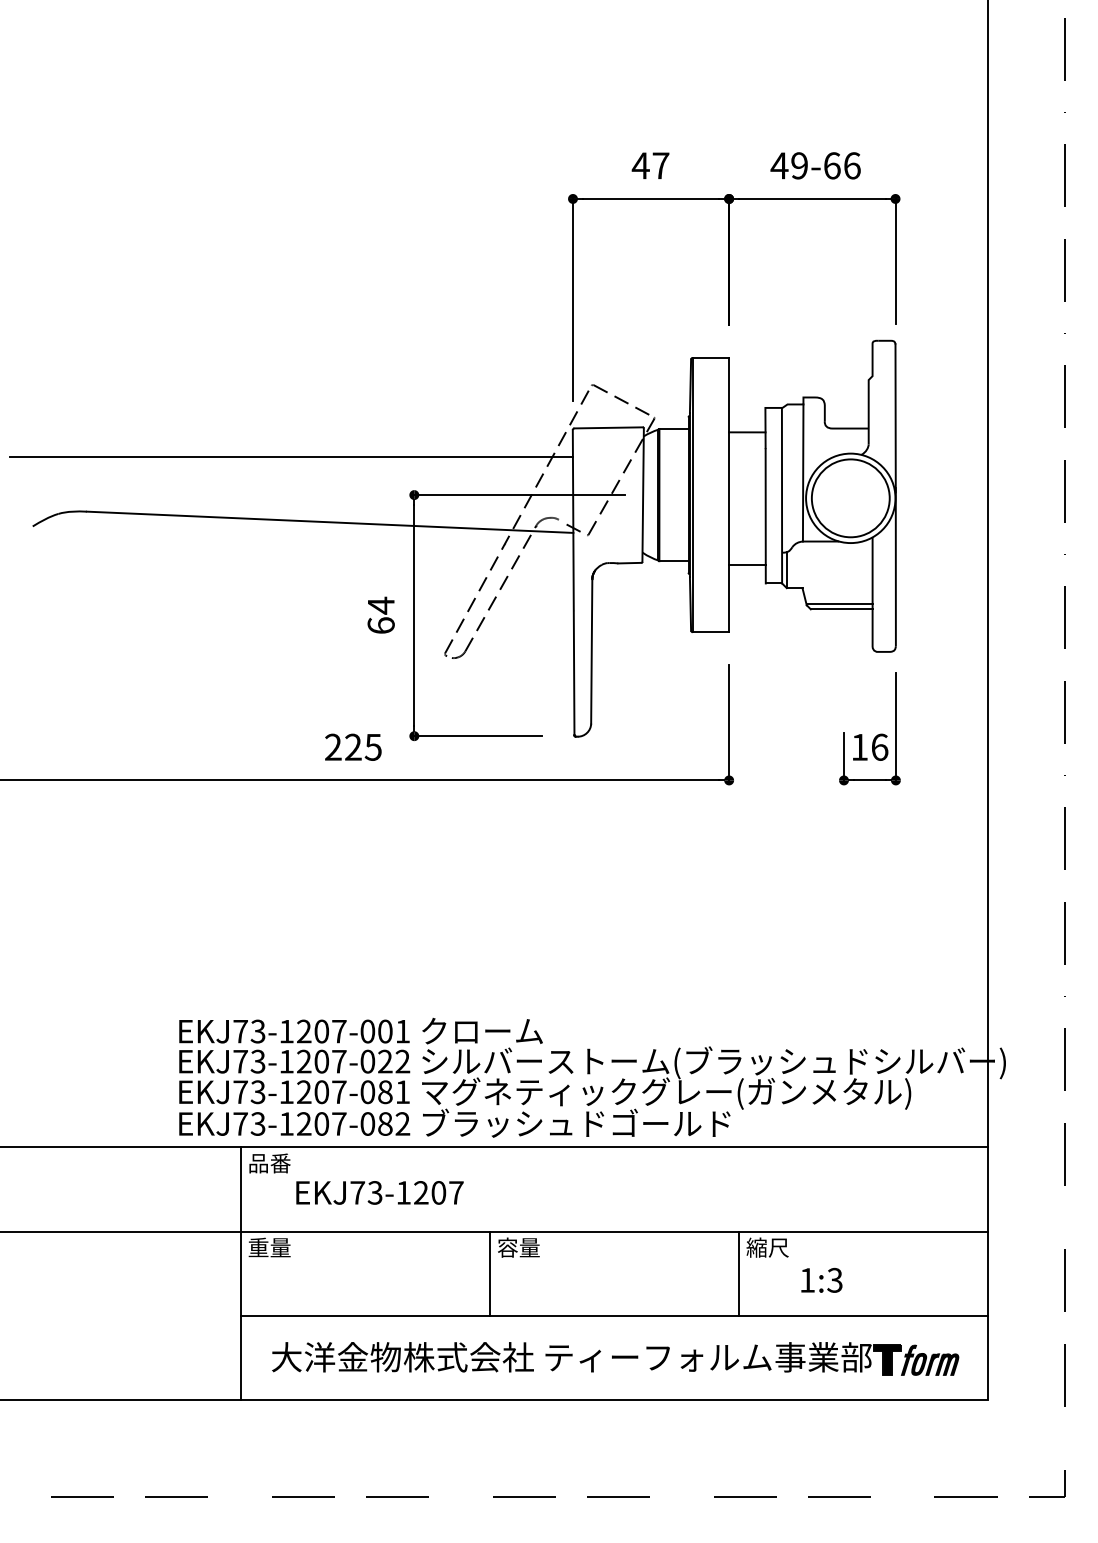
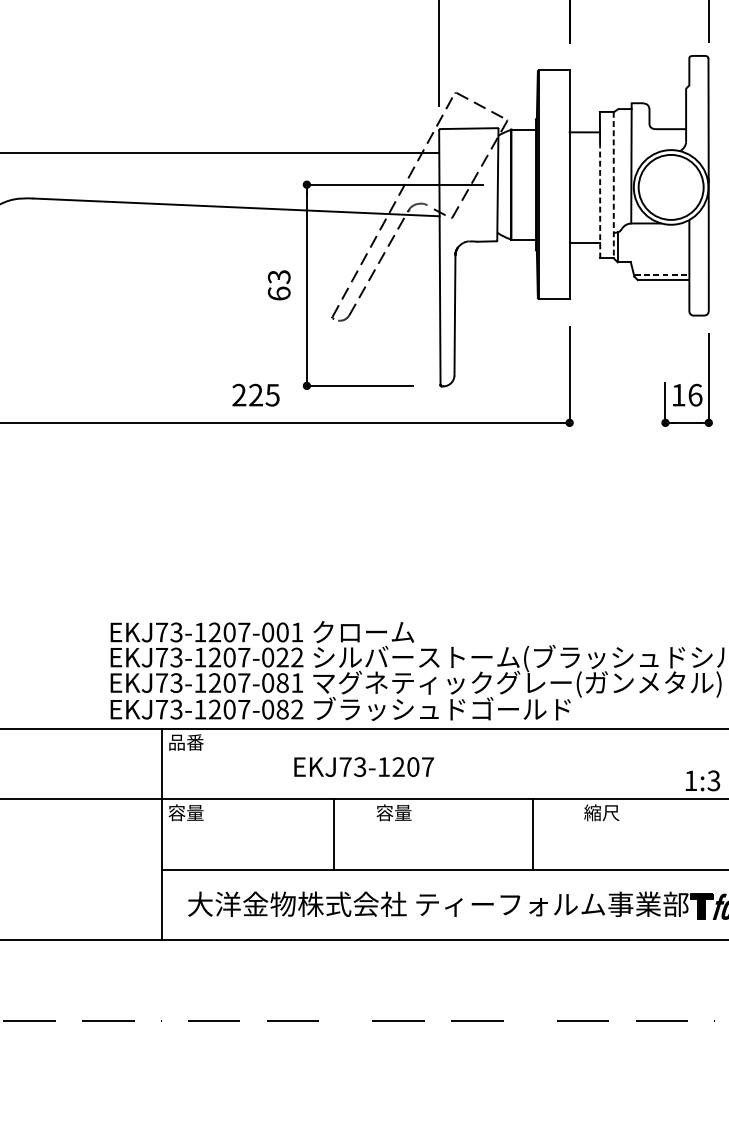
line: (782, 495) -> (614, 185), solid -> dashed
line: (765, 515) -> (599, 201), solid -> dashed
line: (840, 603) -> (662, 275), solid -> dashed
text: (380, 605) -> (278, 276), 64 -> 63
text: (379, 1192) -> (363, 766), moved
text: (258, 1247) -> (176, 812), 重量 -> 容量
line: (489, 1273) -> (333, 834), moved
line: (738, 1273) -> (532, 834), moved
text: (821, 1279) -> (702, 780), moved

